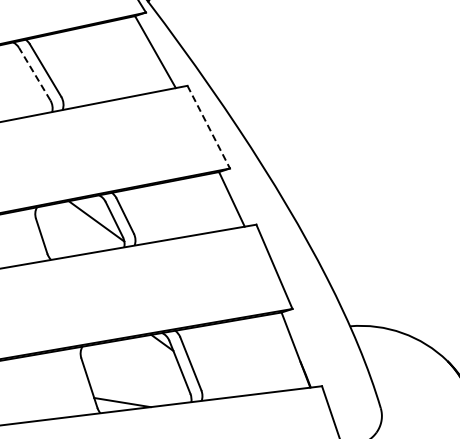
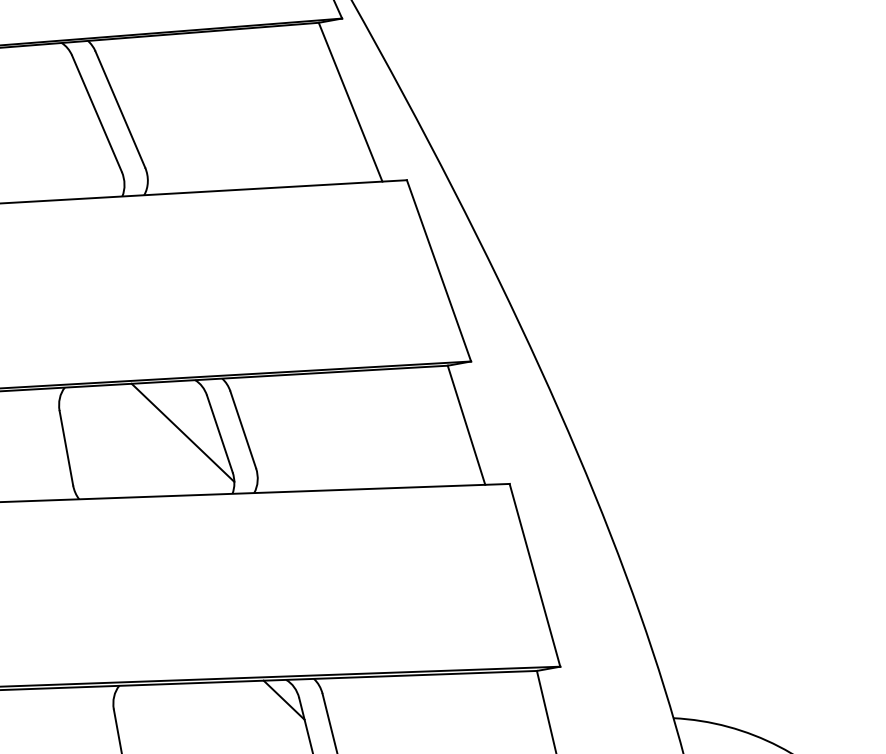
line: (34, 74) -> (96, 114), dashed -> solid
line: (208, 127) -> (438, 271), dashed -> solid

